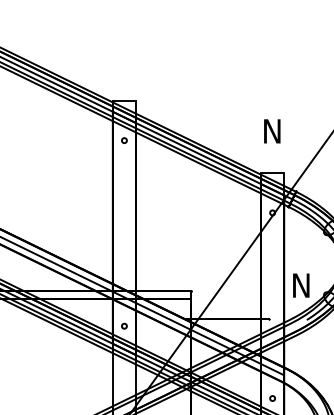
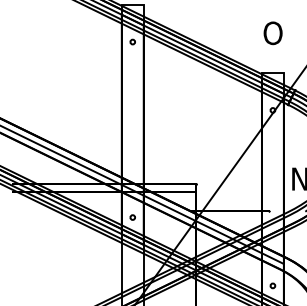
text: (272, 131) -> (272, 33), N -> O

